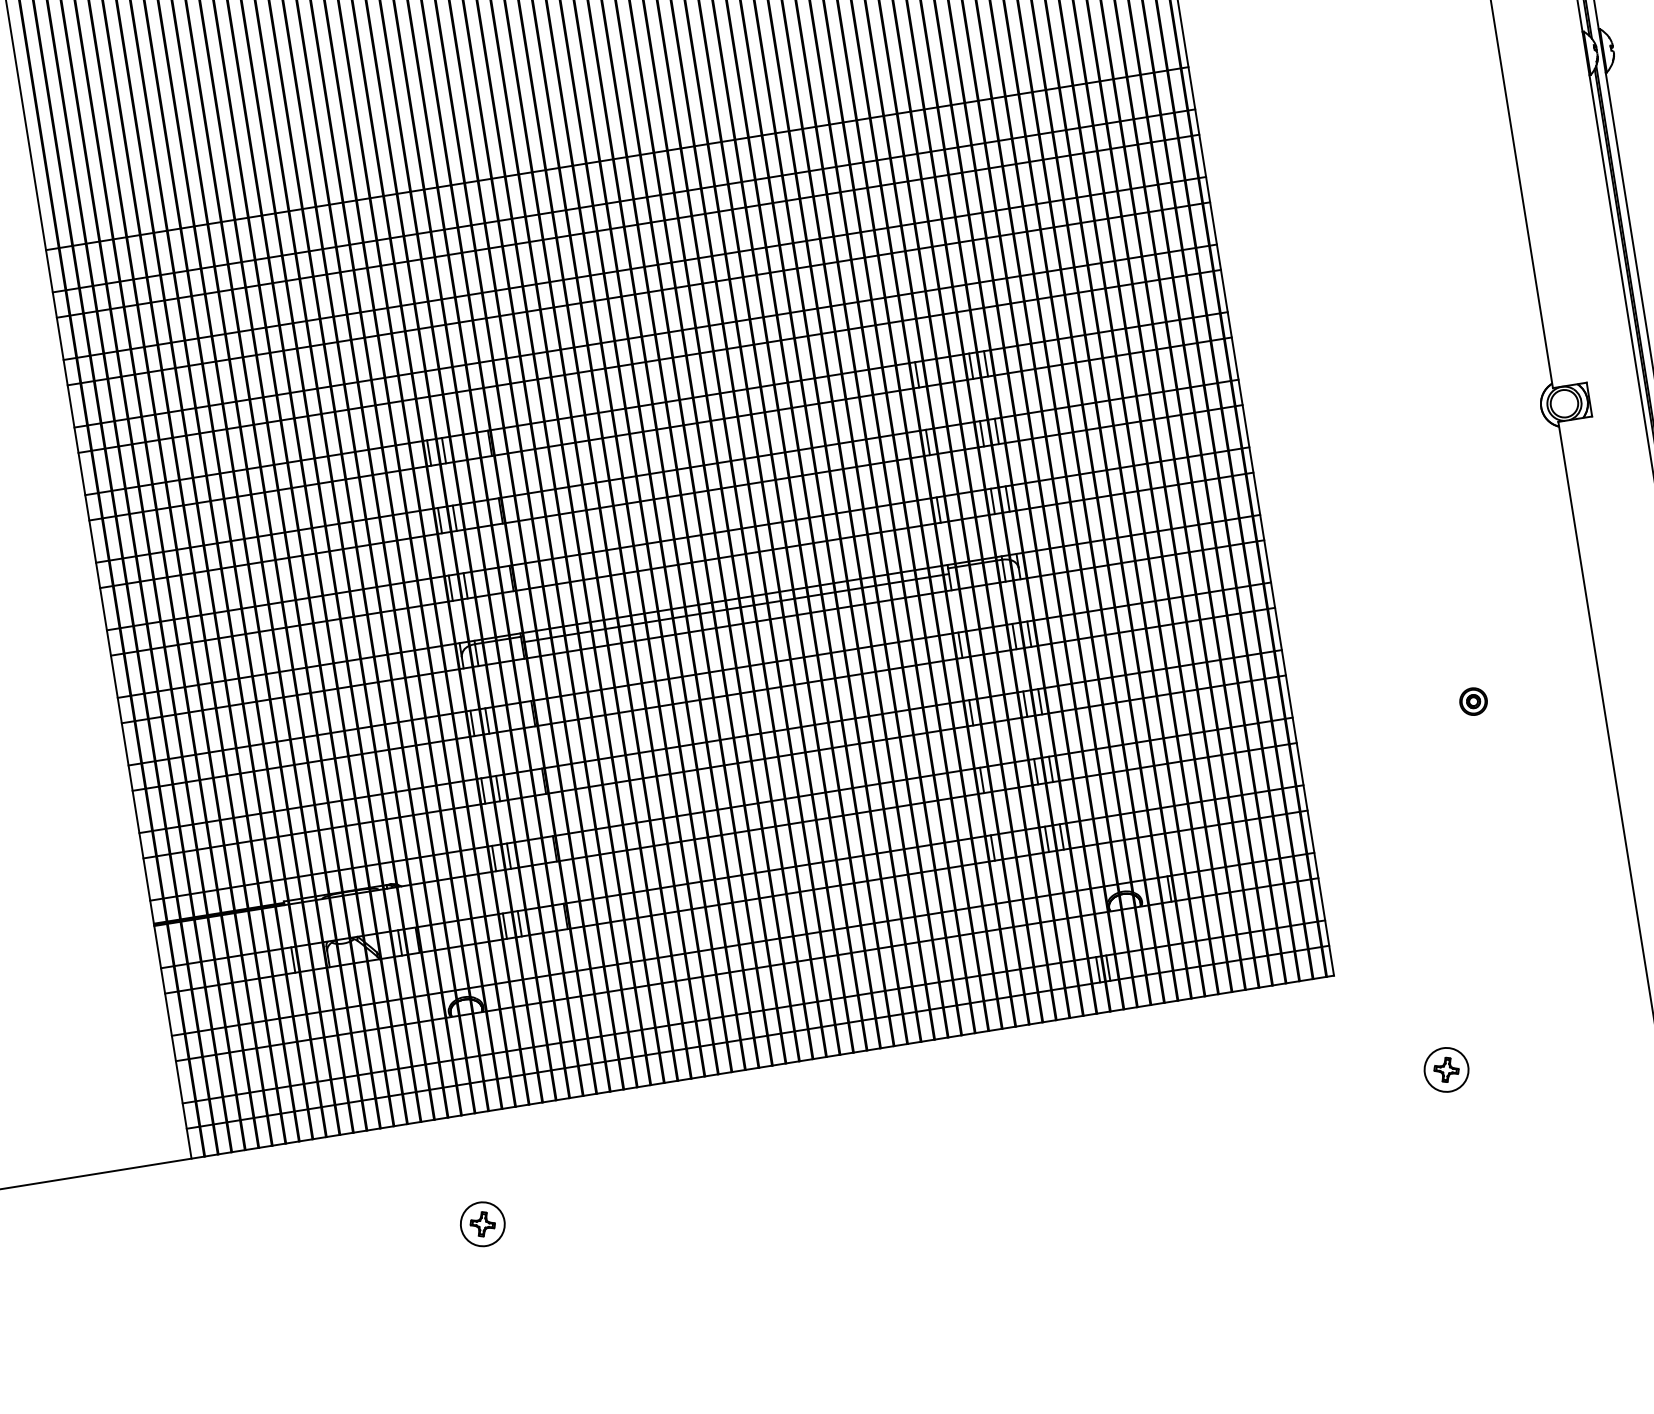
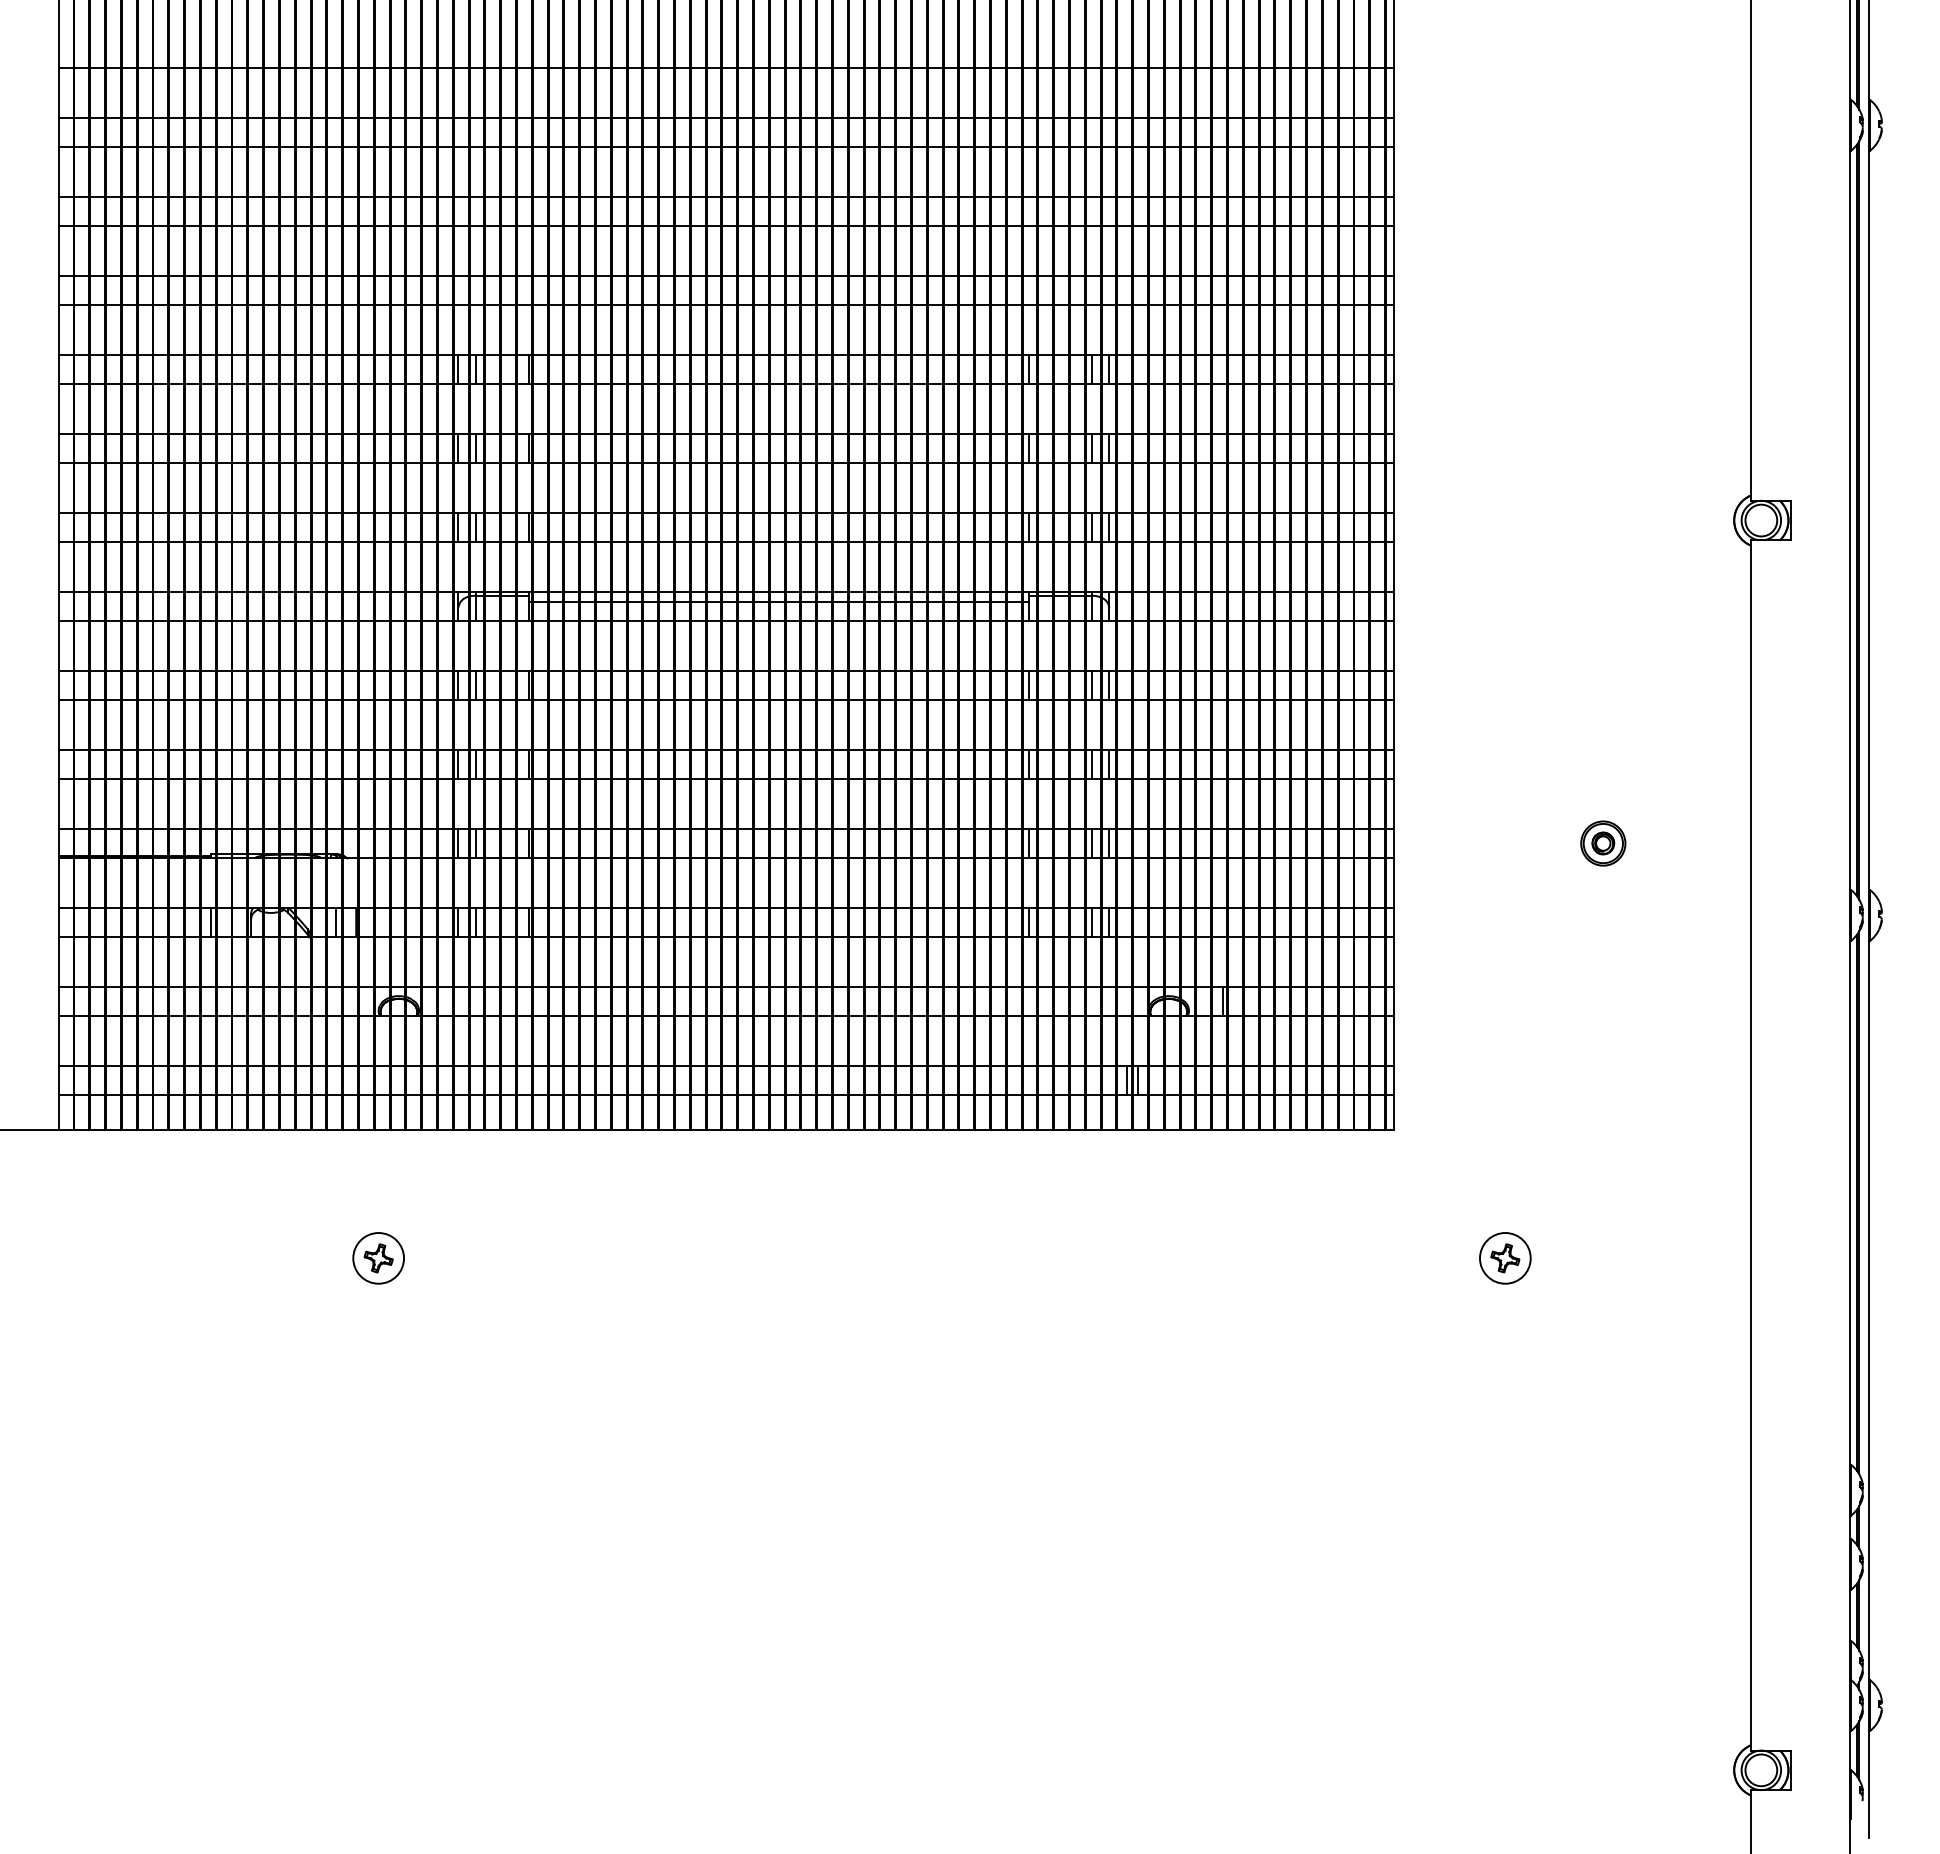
part: (1473, 701) -> (1603, 843), size x1.43

